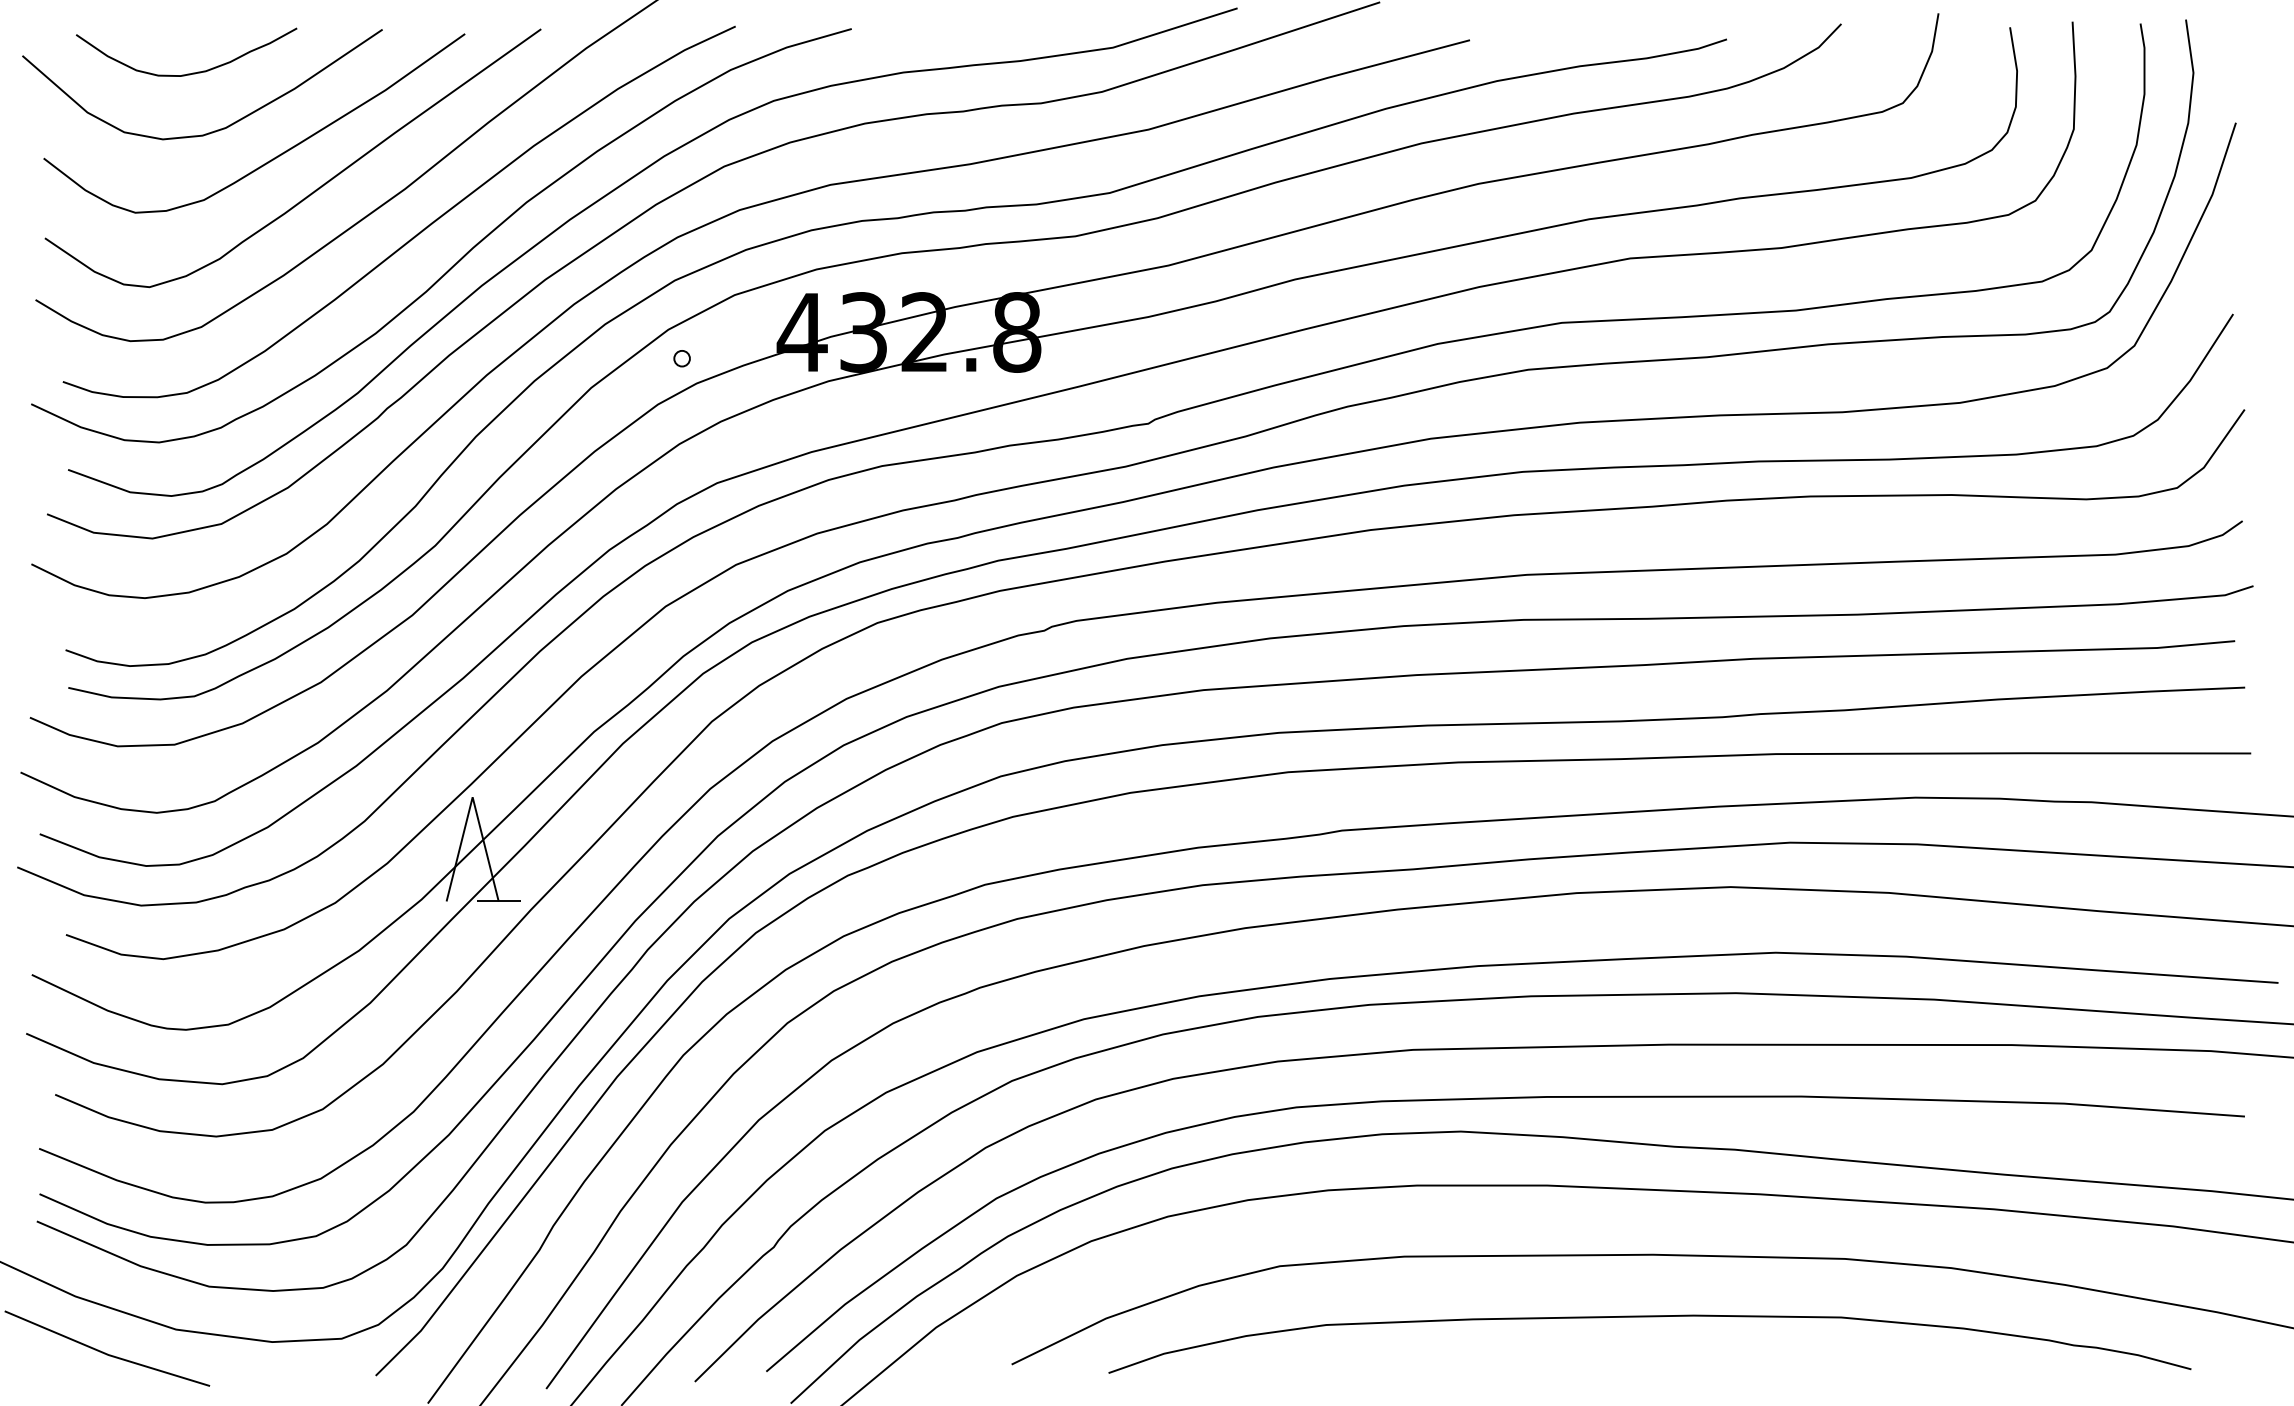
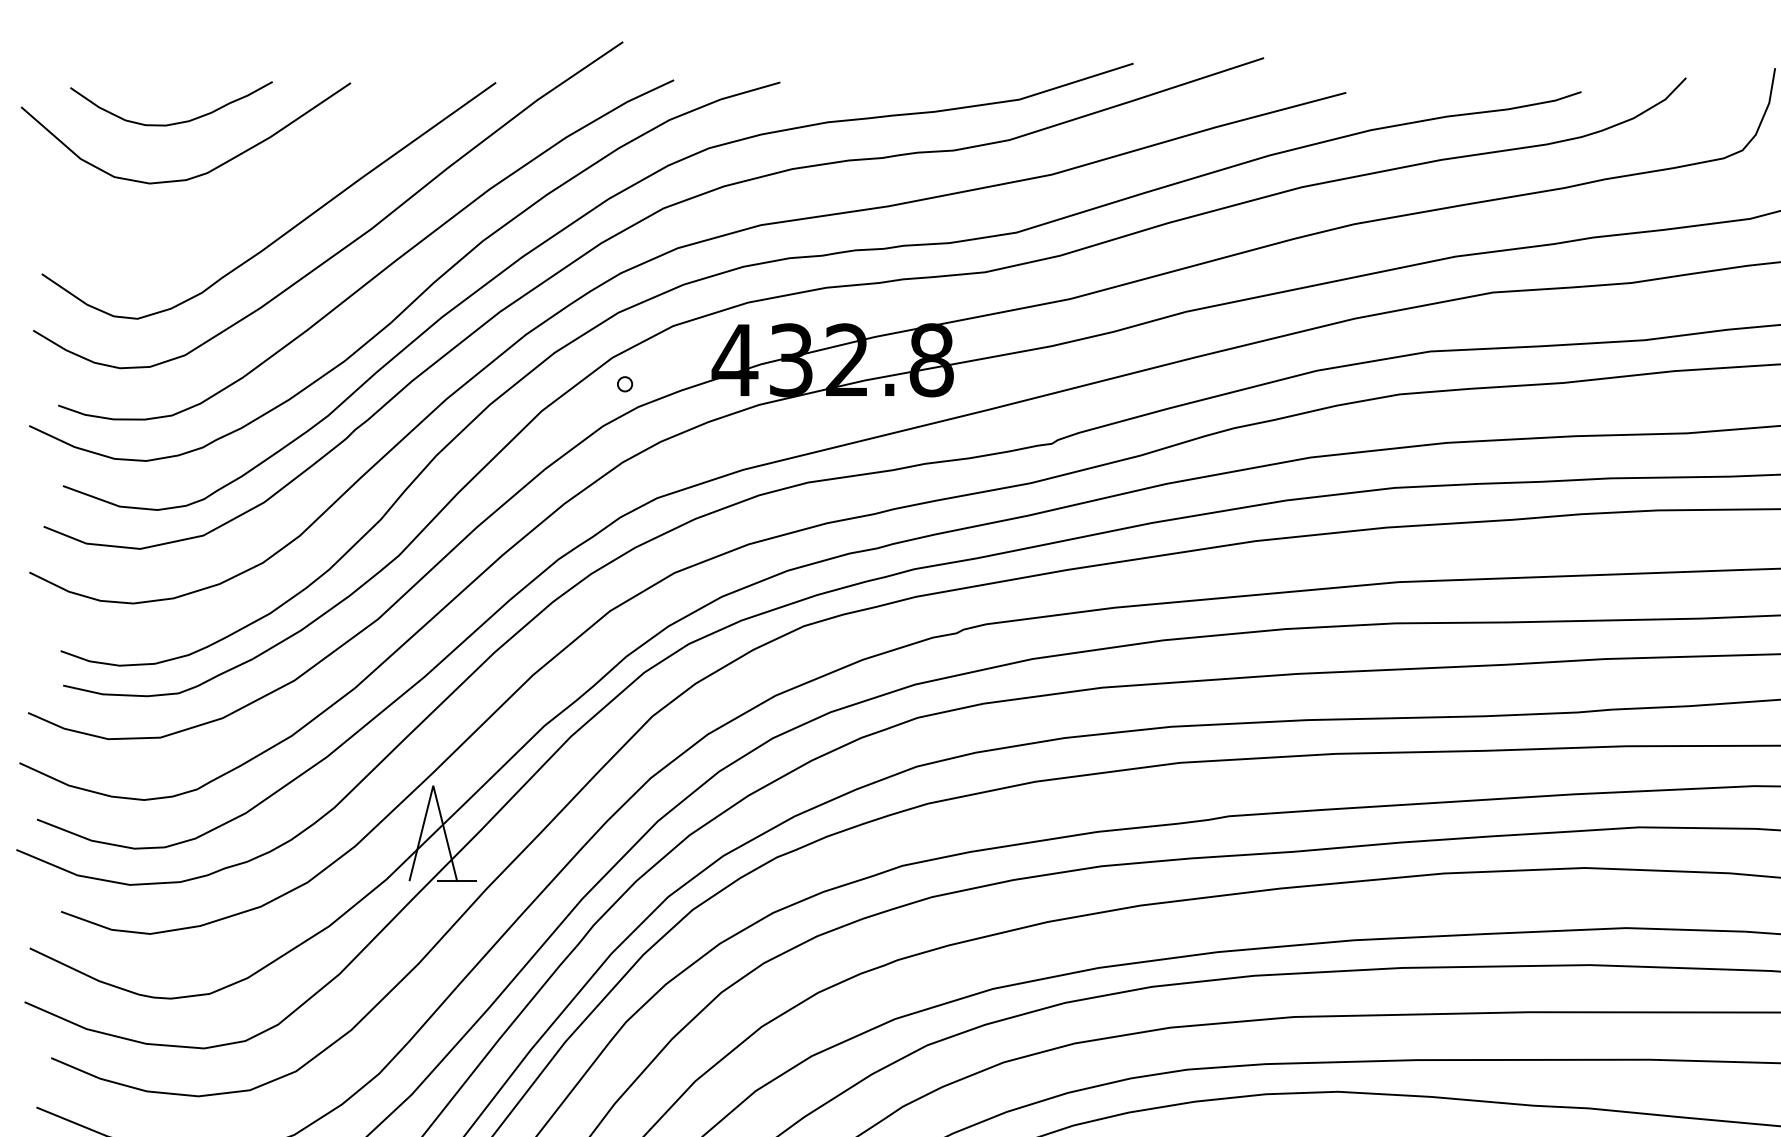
curve: (272, 158) -> (250, 201), removed

